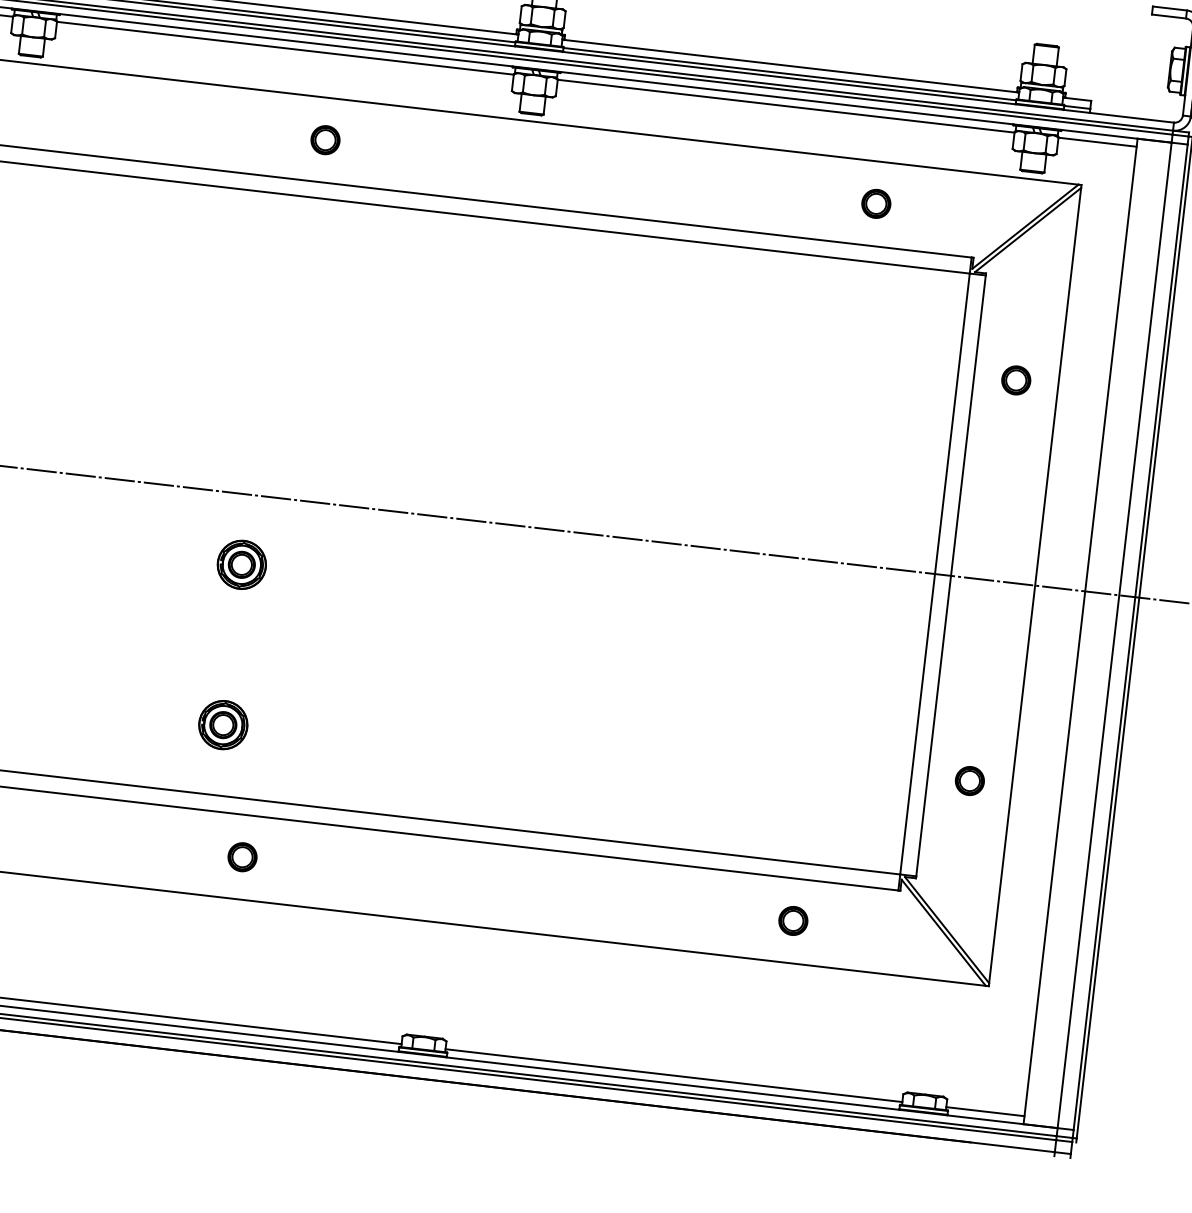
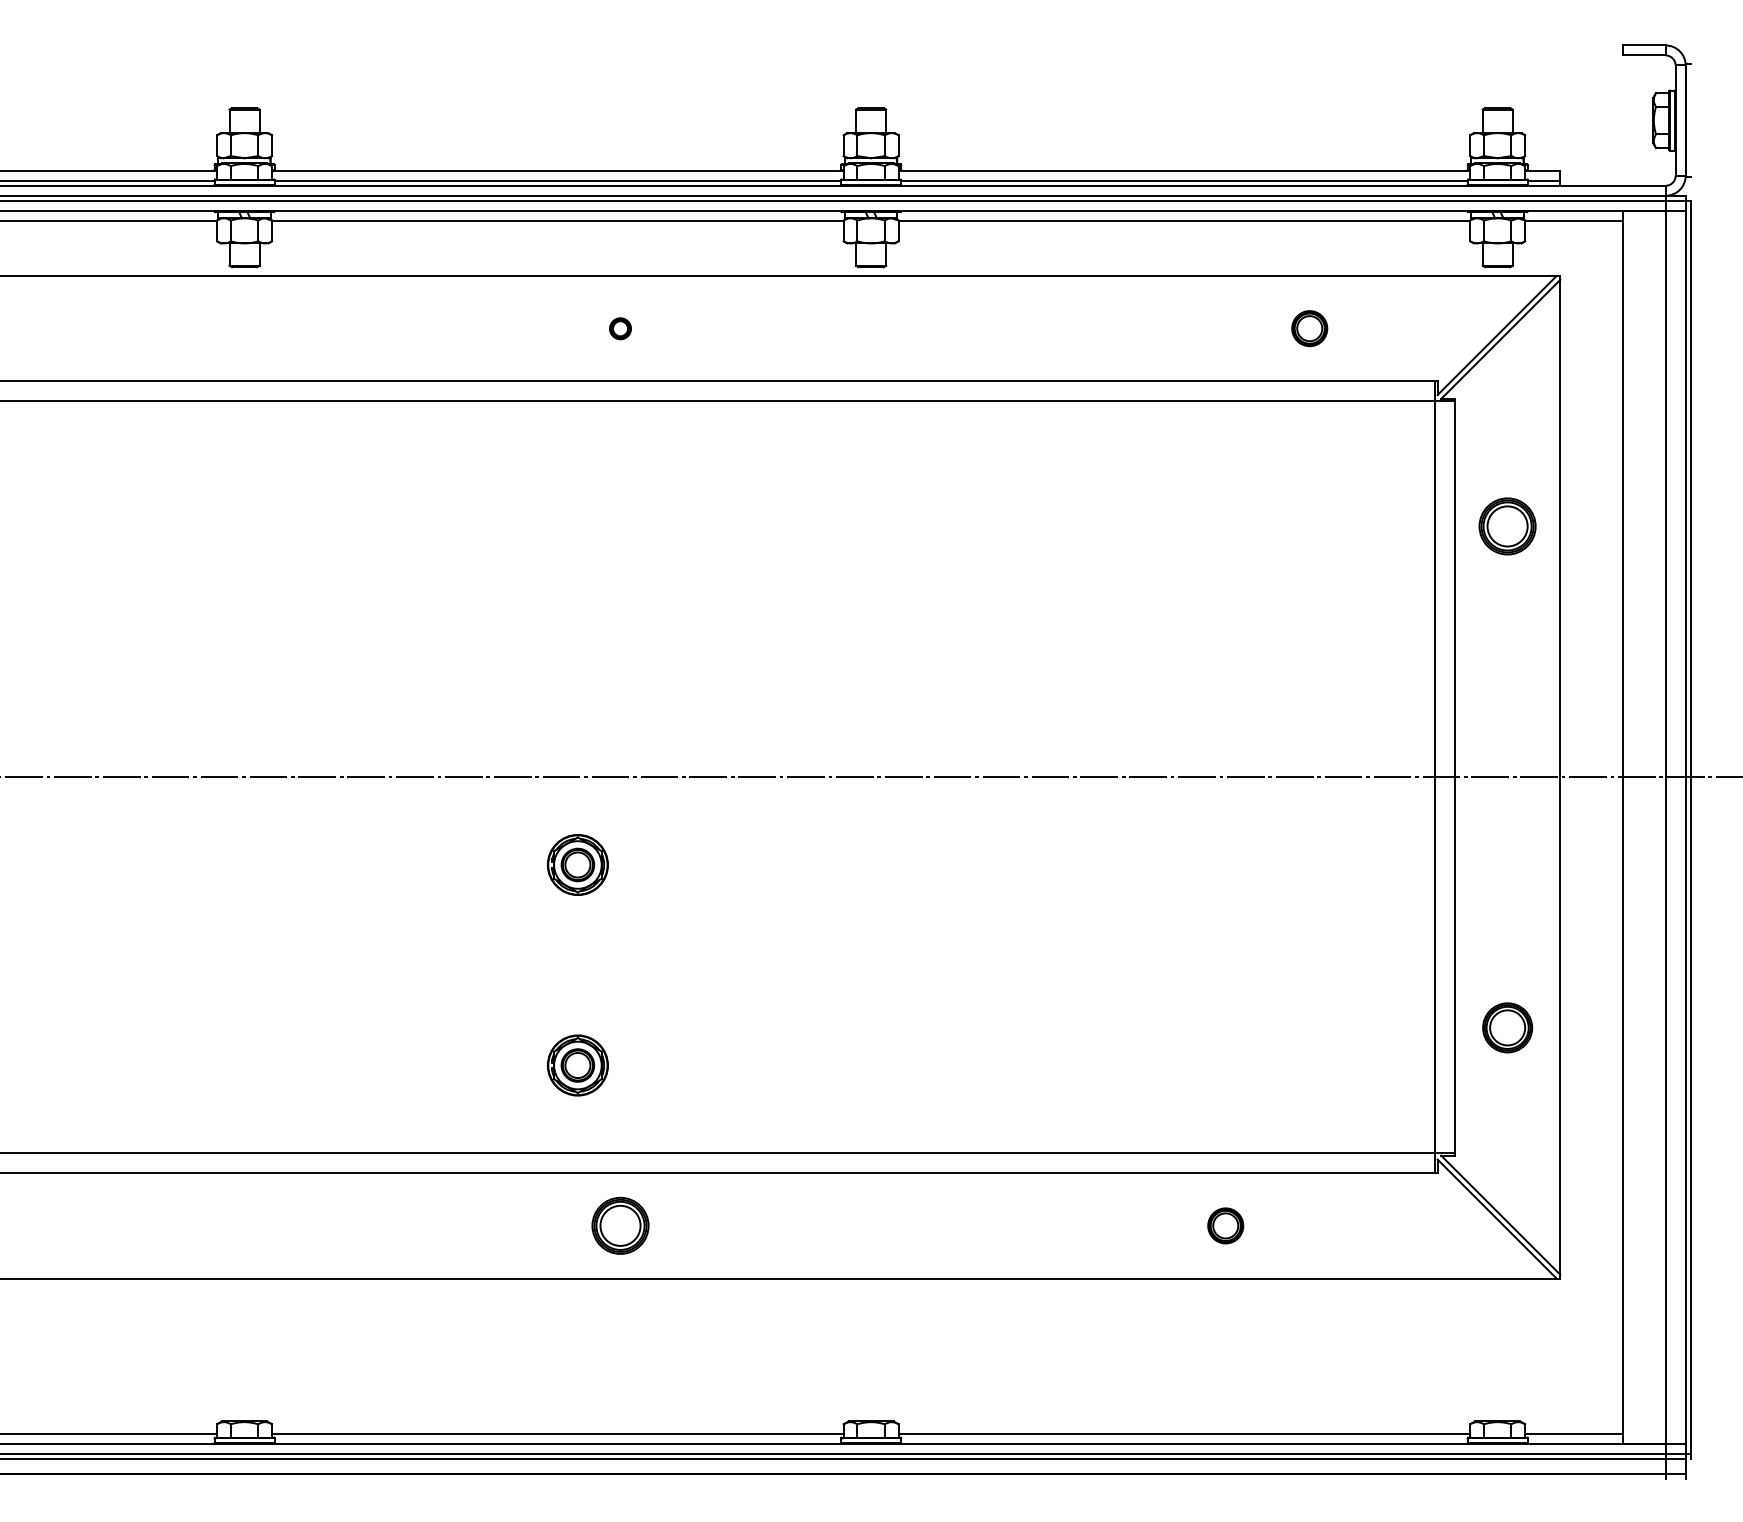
part: (325, 140) -> (620, 328), size x0.6
part: (1016, 380) -> (1507, 526), size x1.6
part: (969, 780) -> (1507, 1027), size x1.4
part: (242, 856) -> (620, 1225), size x1.6
part: (793, 920) -> (1225, 1225), moved

